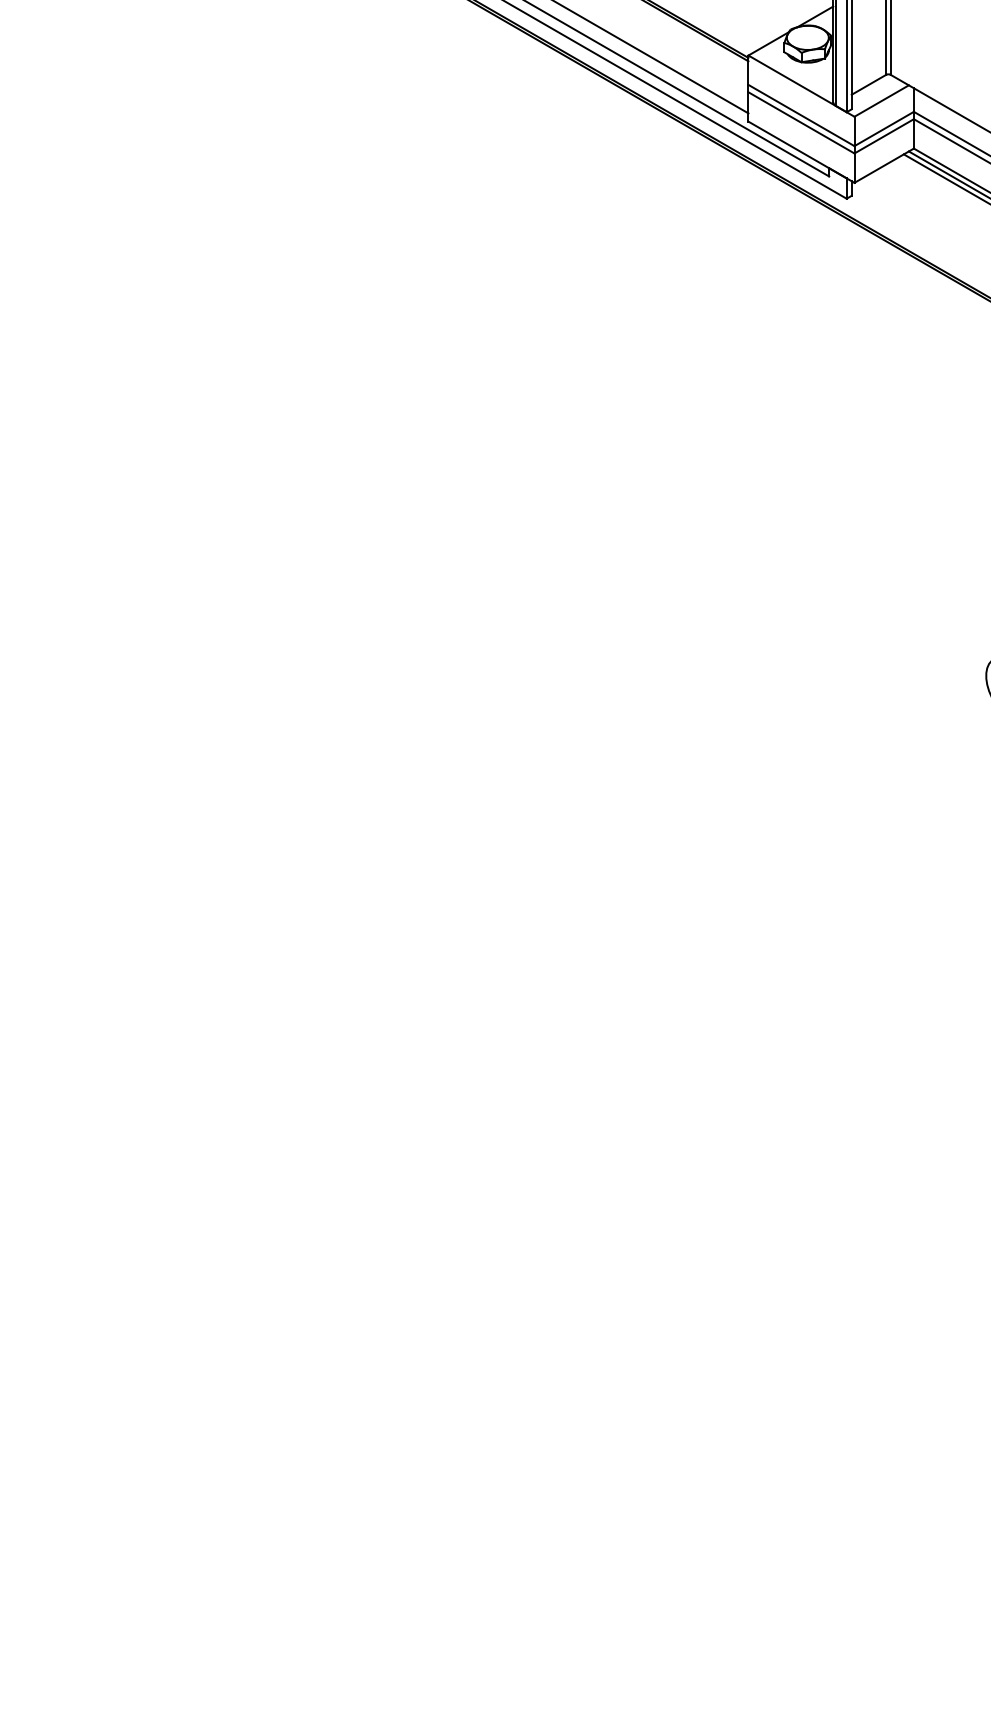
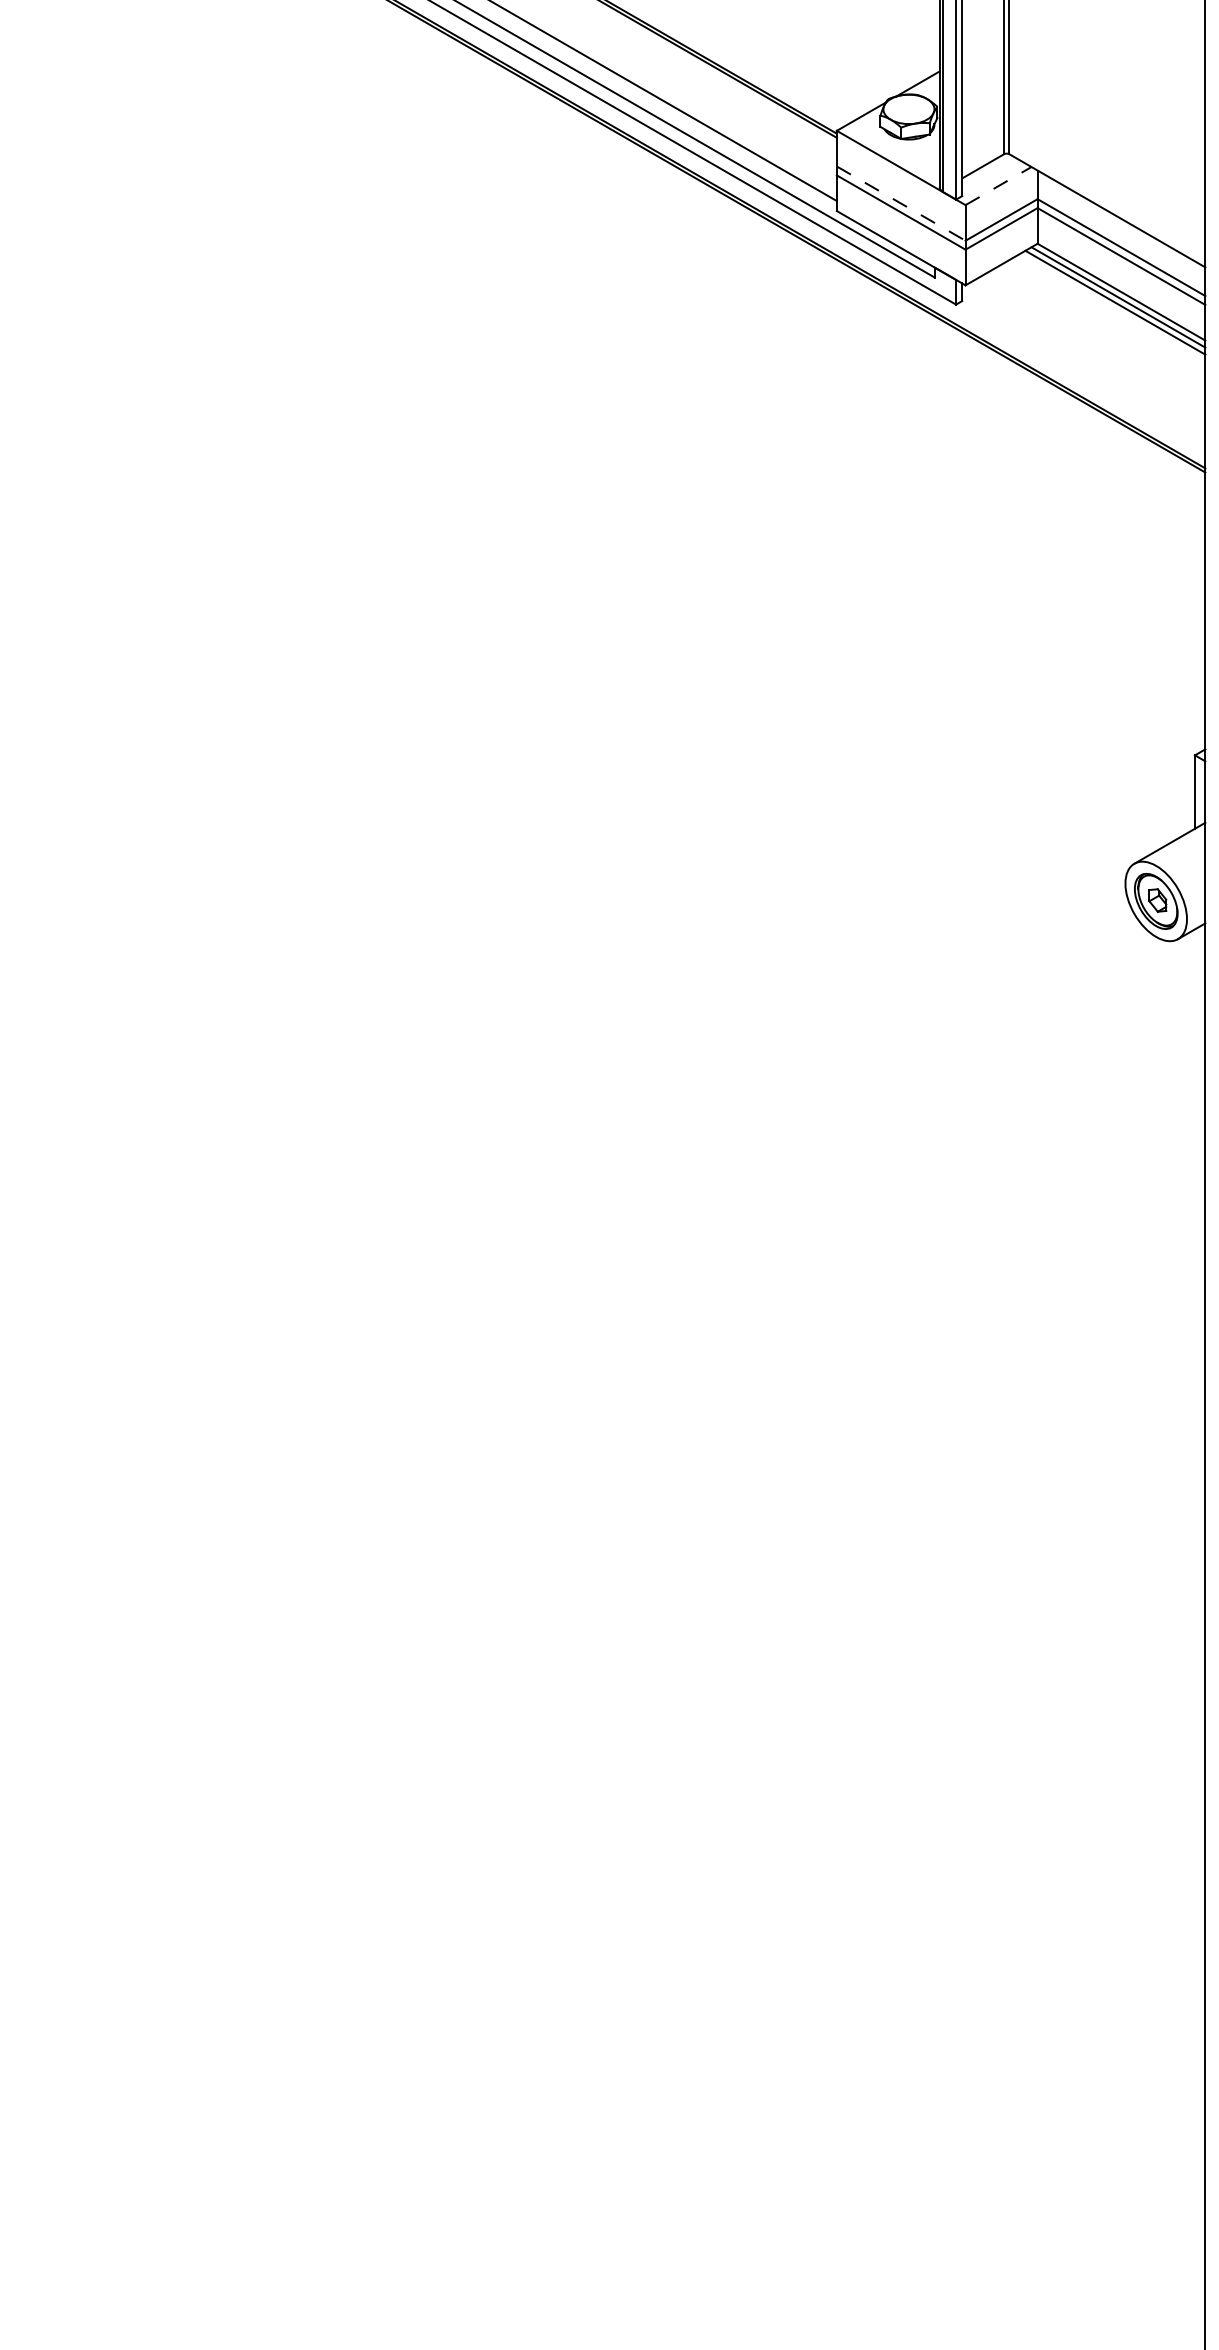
line: (881, 100) -> (998, 185), solid -> dashed
line: (801, 115) -> (901, 203), solid -> dashed

